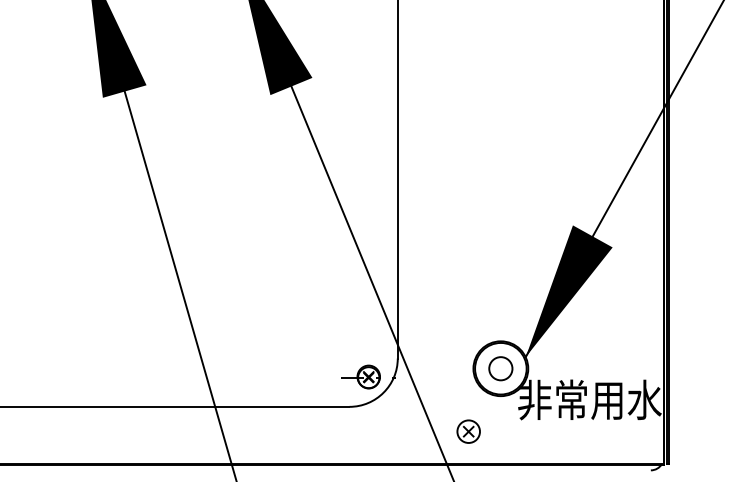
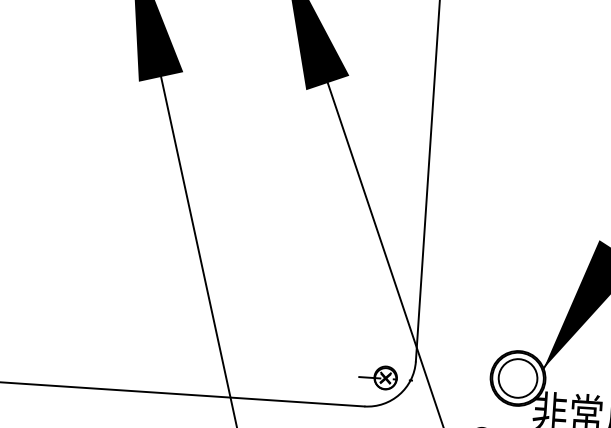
circle: (500, 368) -> (517, 378), size x1.67

